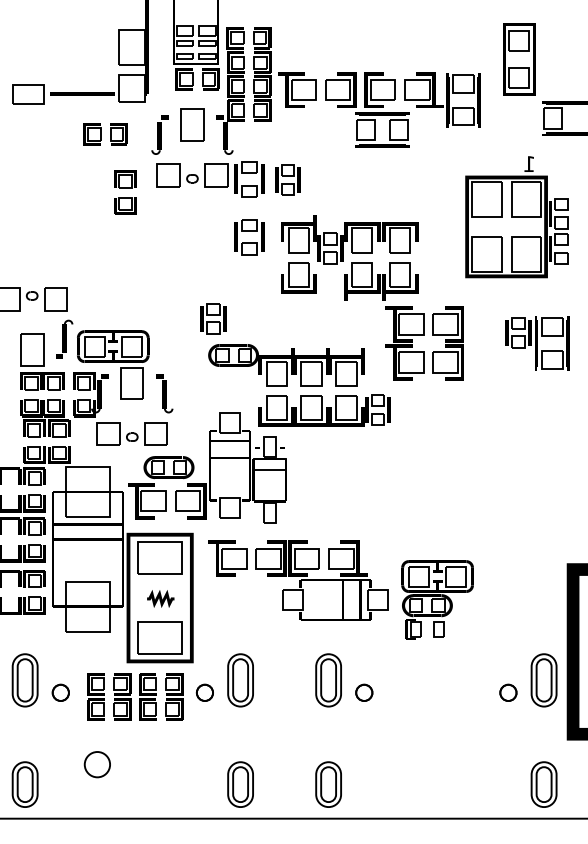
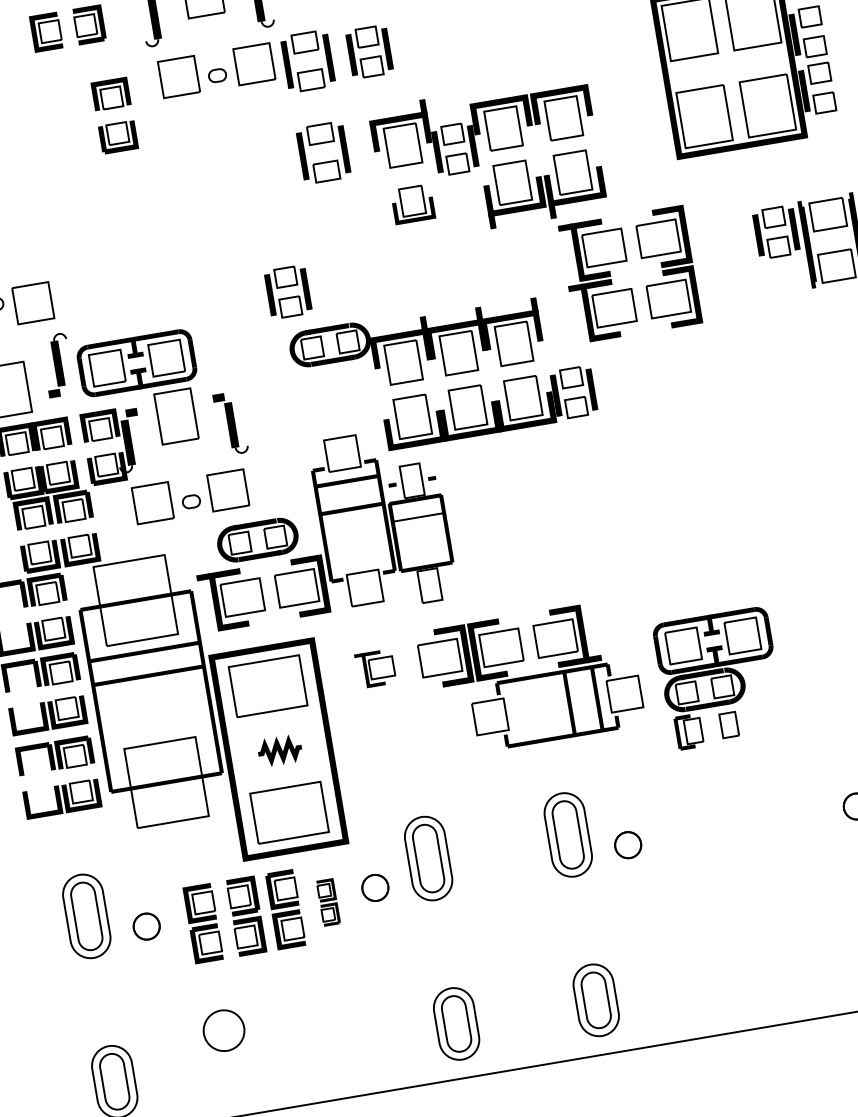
part: (298, 277) -> (412, 203), size x0.7
part: (227, 558) -> (375, 668), size x0.6
part: (174, 696) -> (328, 901), size x0.6

